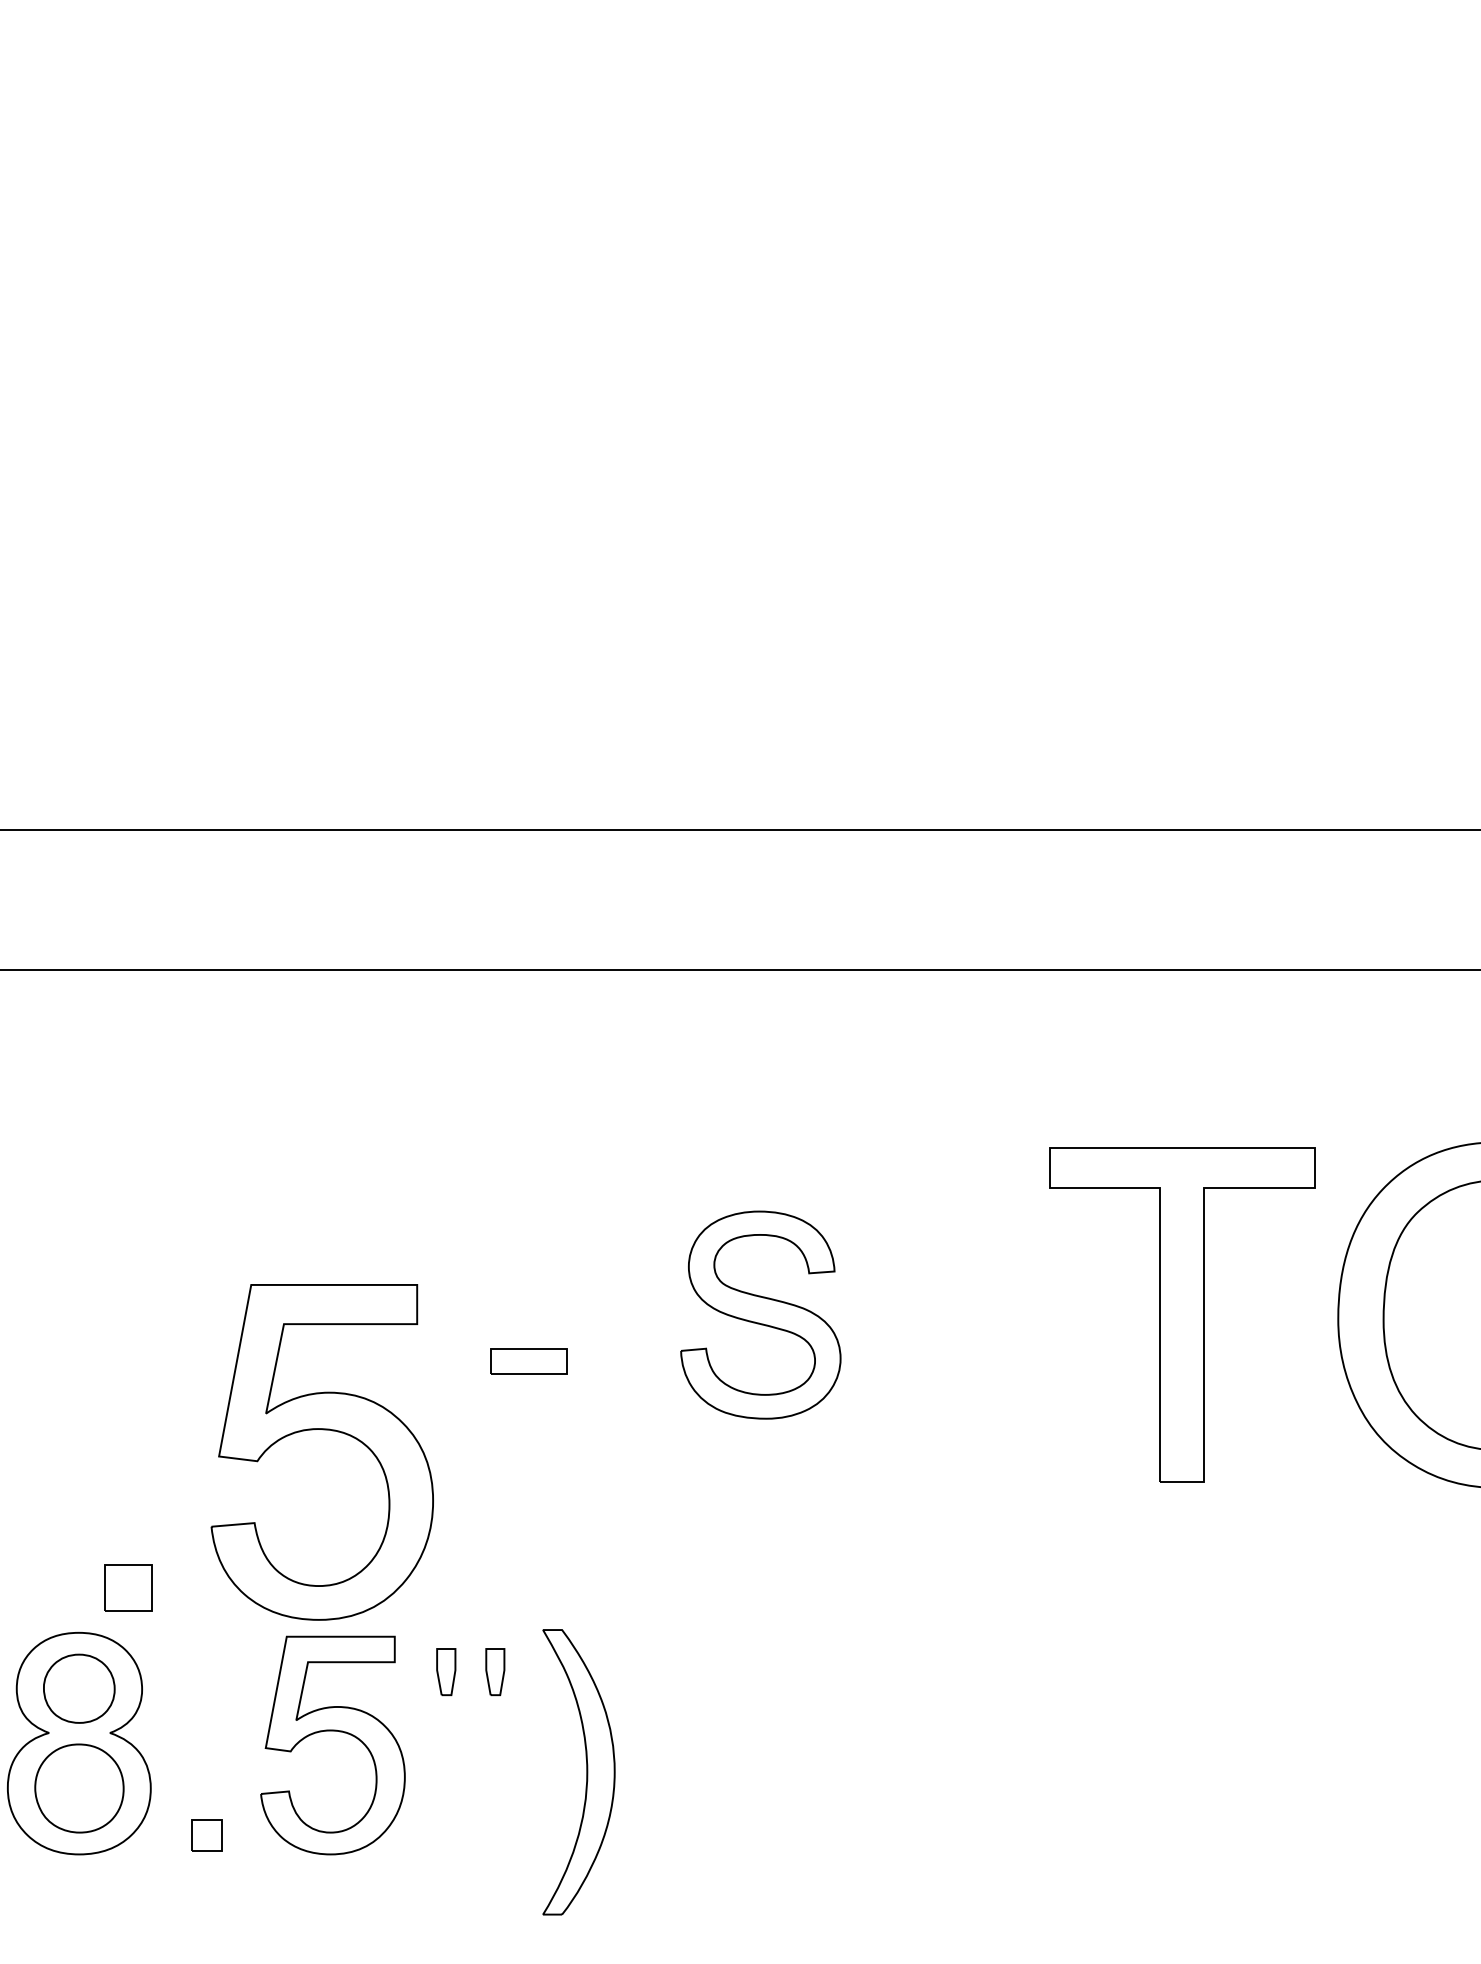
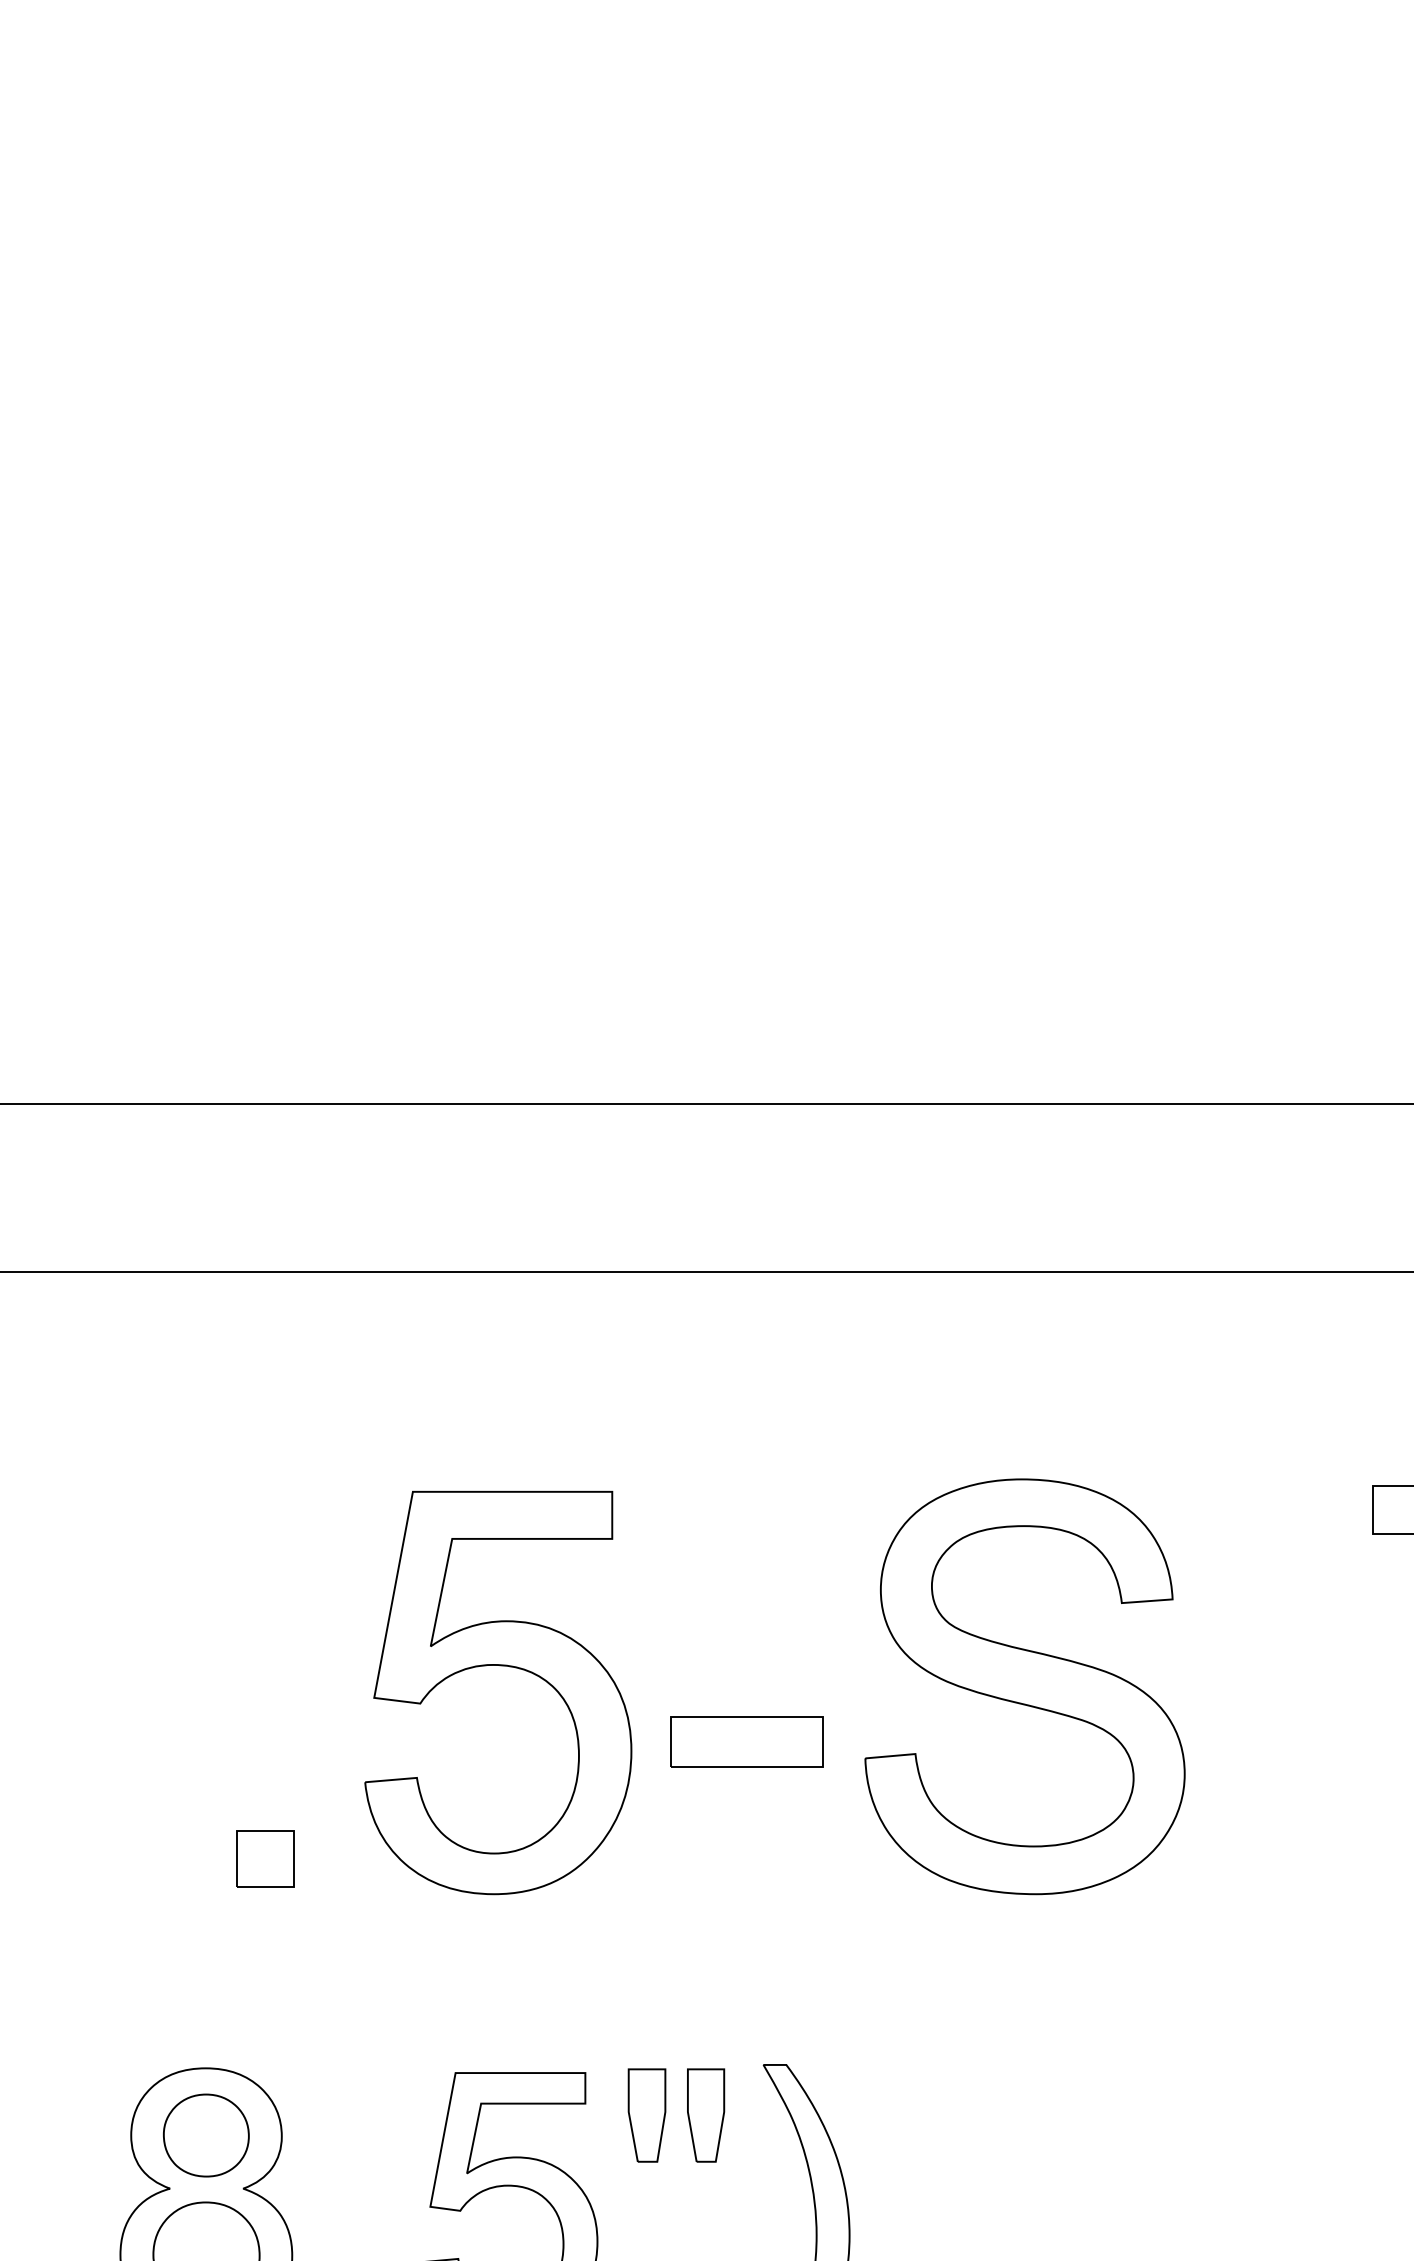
part: (760, 1314) -> (1024, 1685), size x1.67
part: (528, 1361) -> (745, 1742), size x1.67
part: (322, 1430) -> (498, 1666), moved
part: (128, 1587) -> (265, 1858), moved
part: (446, 1671) -> (647, 2114), size x1.67
part: (495, 1671) -> (706, 2114), size x1.67

